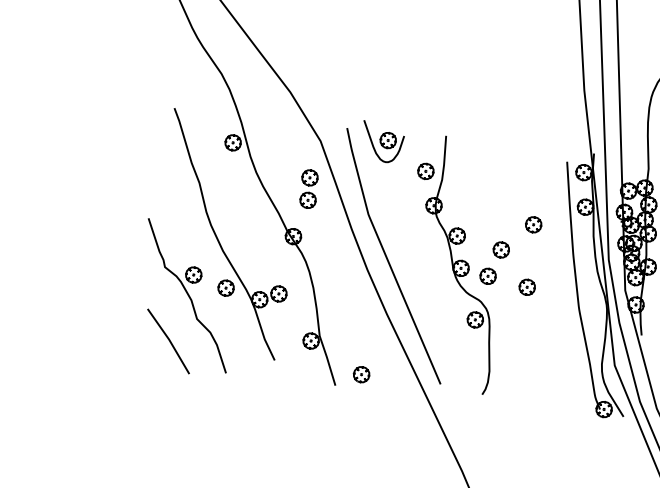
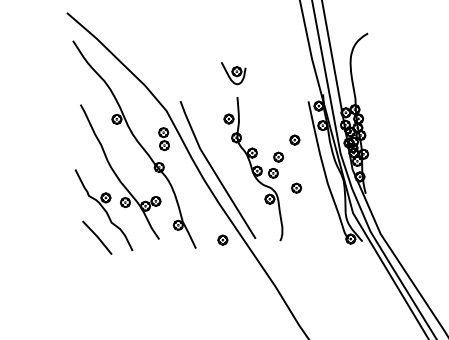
part: (381, 142) -> (233, 73), moved
part: (527, 286) -> (296, 187), moved
part: (361, 373) -> (222, 239), moved

